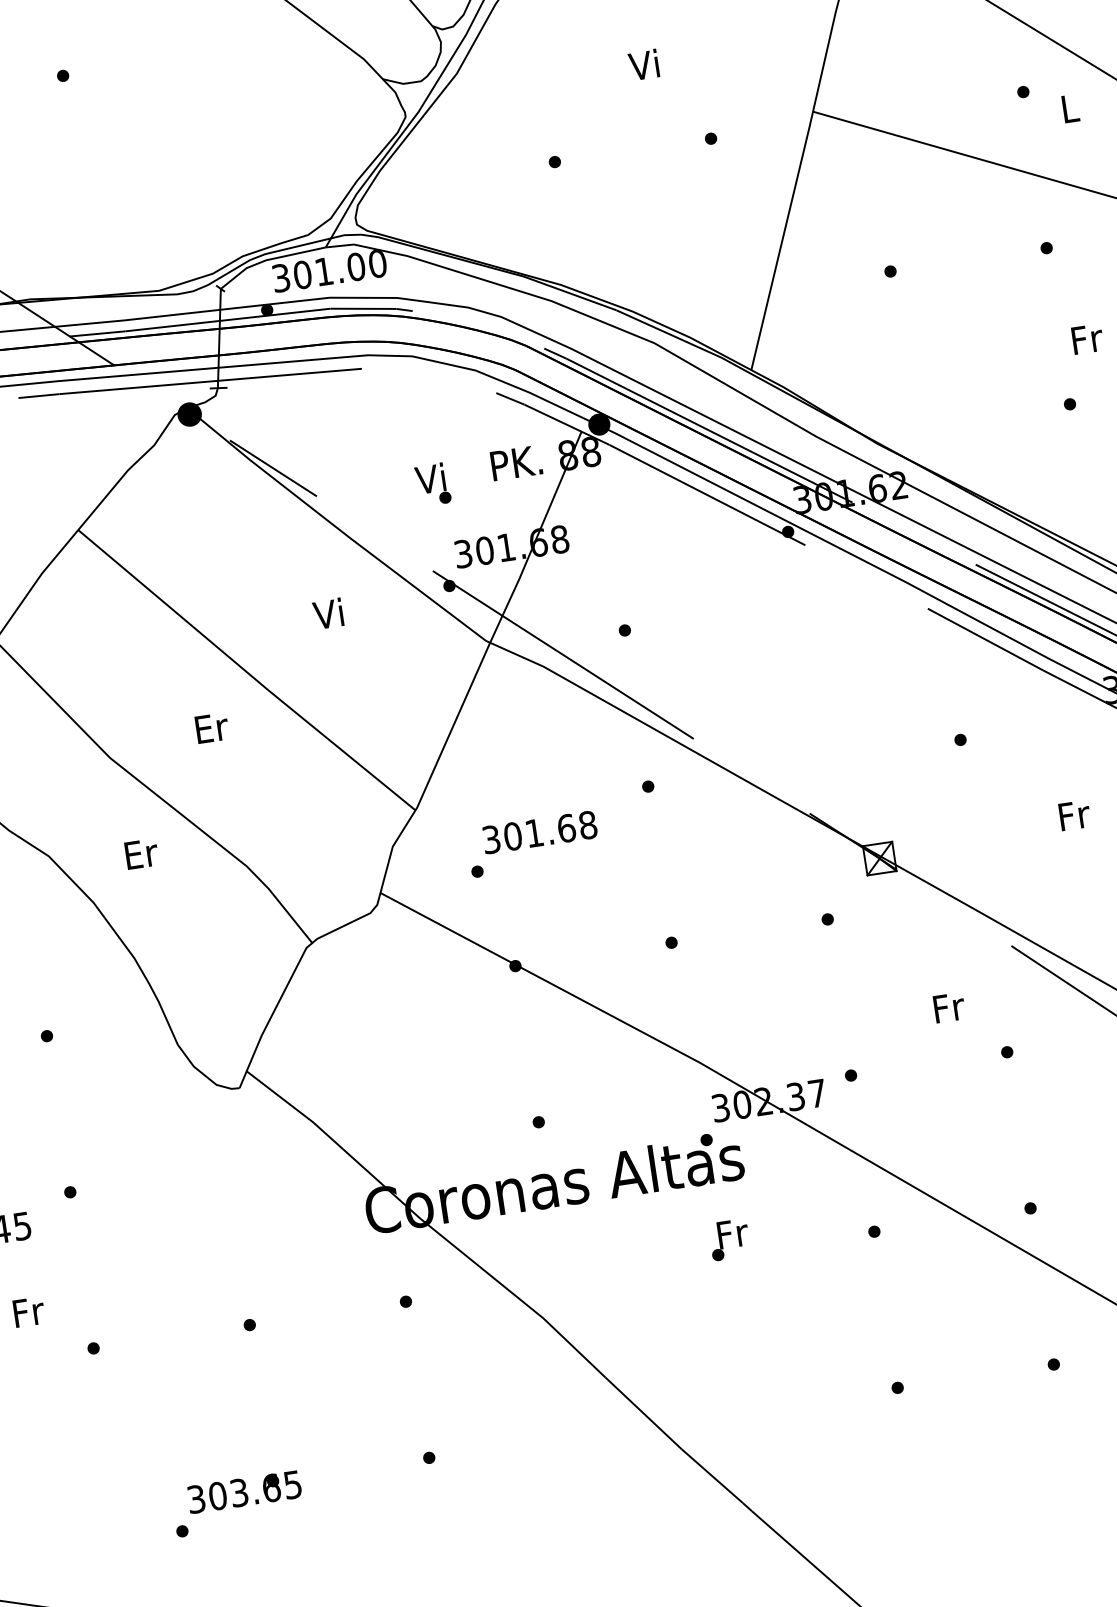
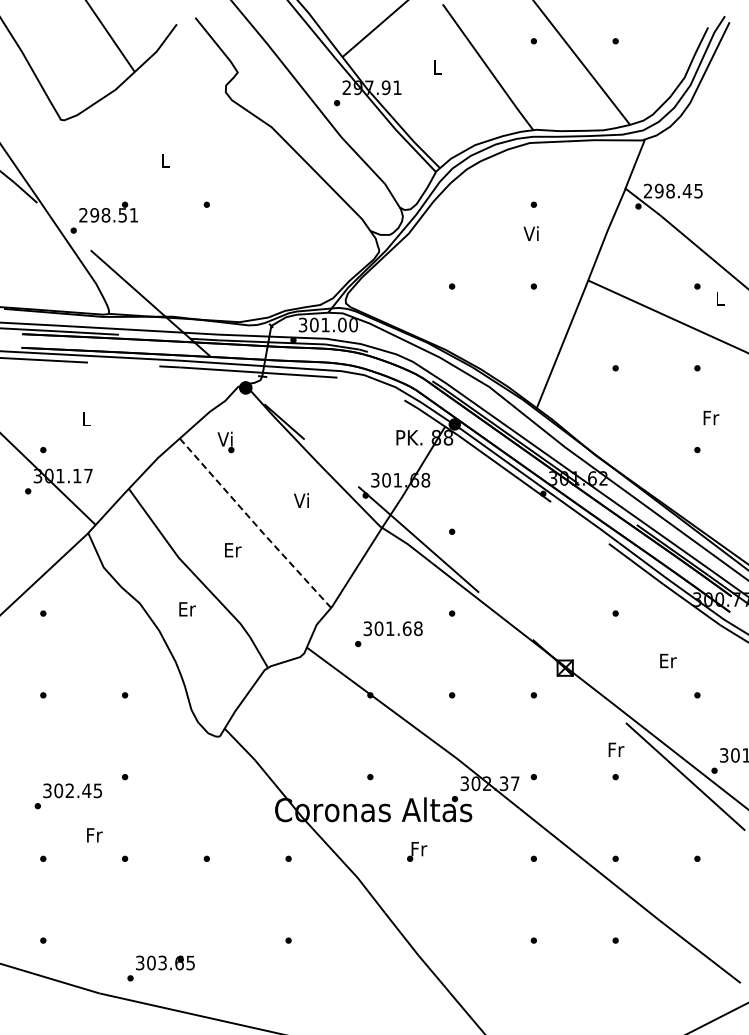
text: (642, 64) -> (530, 233), moved
text: (432, 484) -> (225, 442), moved
line: (247, 672) -> (255, 524), solid -> dashed
text: (1075, 816) -> (668, 661), Fr -> Er
text: (949, 1007) -> (616, 749), moved
text: (730, 1238) -> (417, 851), moved
text: (236, 1503) -> (160, 968), moved

